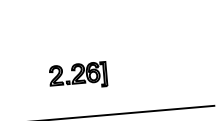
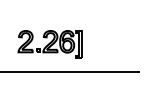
part: (77, 76) -> (49, 44), size x1.67

